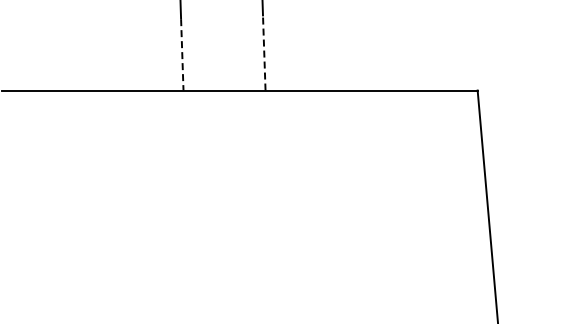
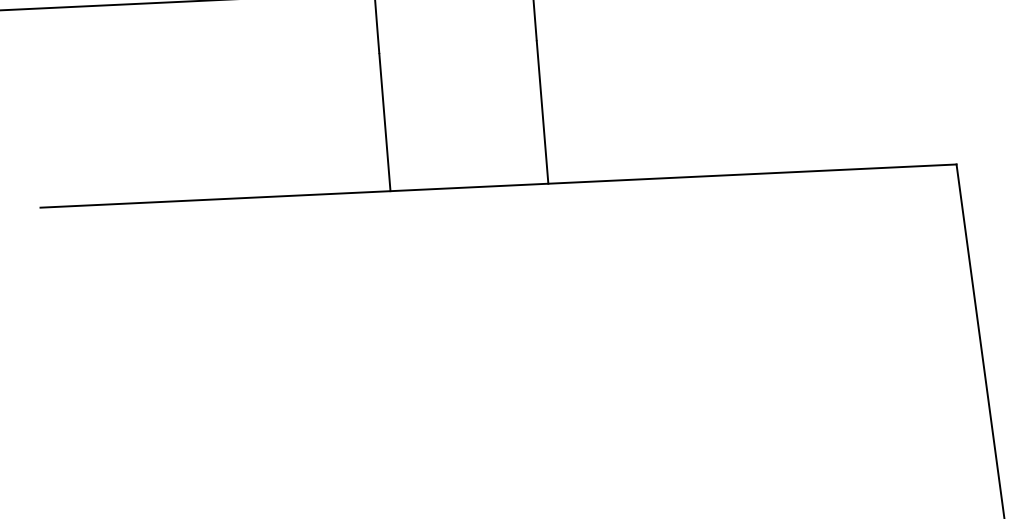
line: (264, 52) -> (542, 110), dashed -> solid
line: (182, 54) -> (385, 121), dashed -> solid

